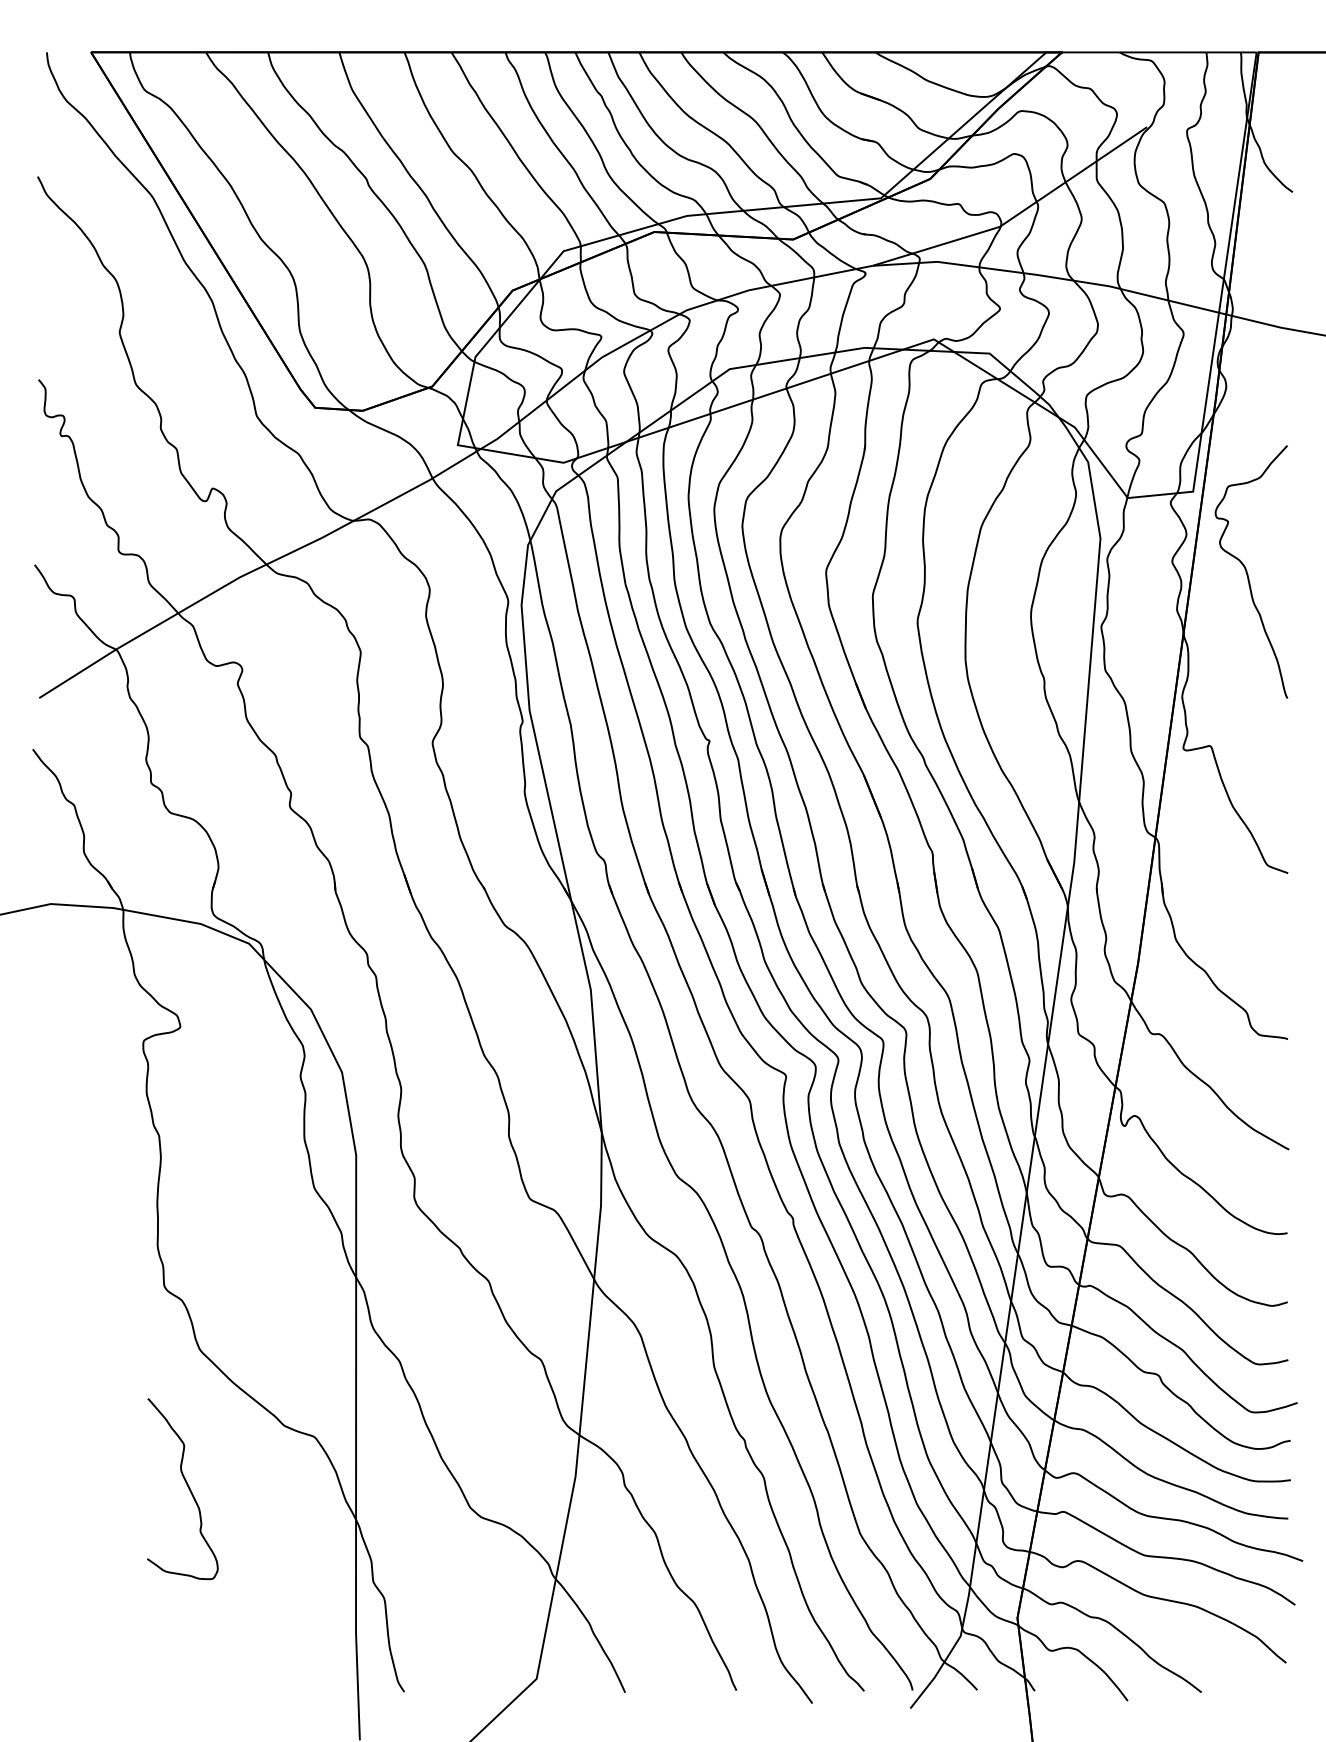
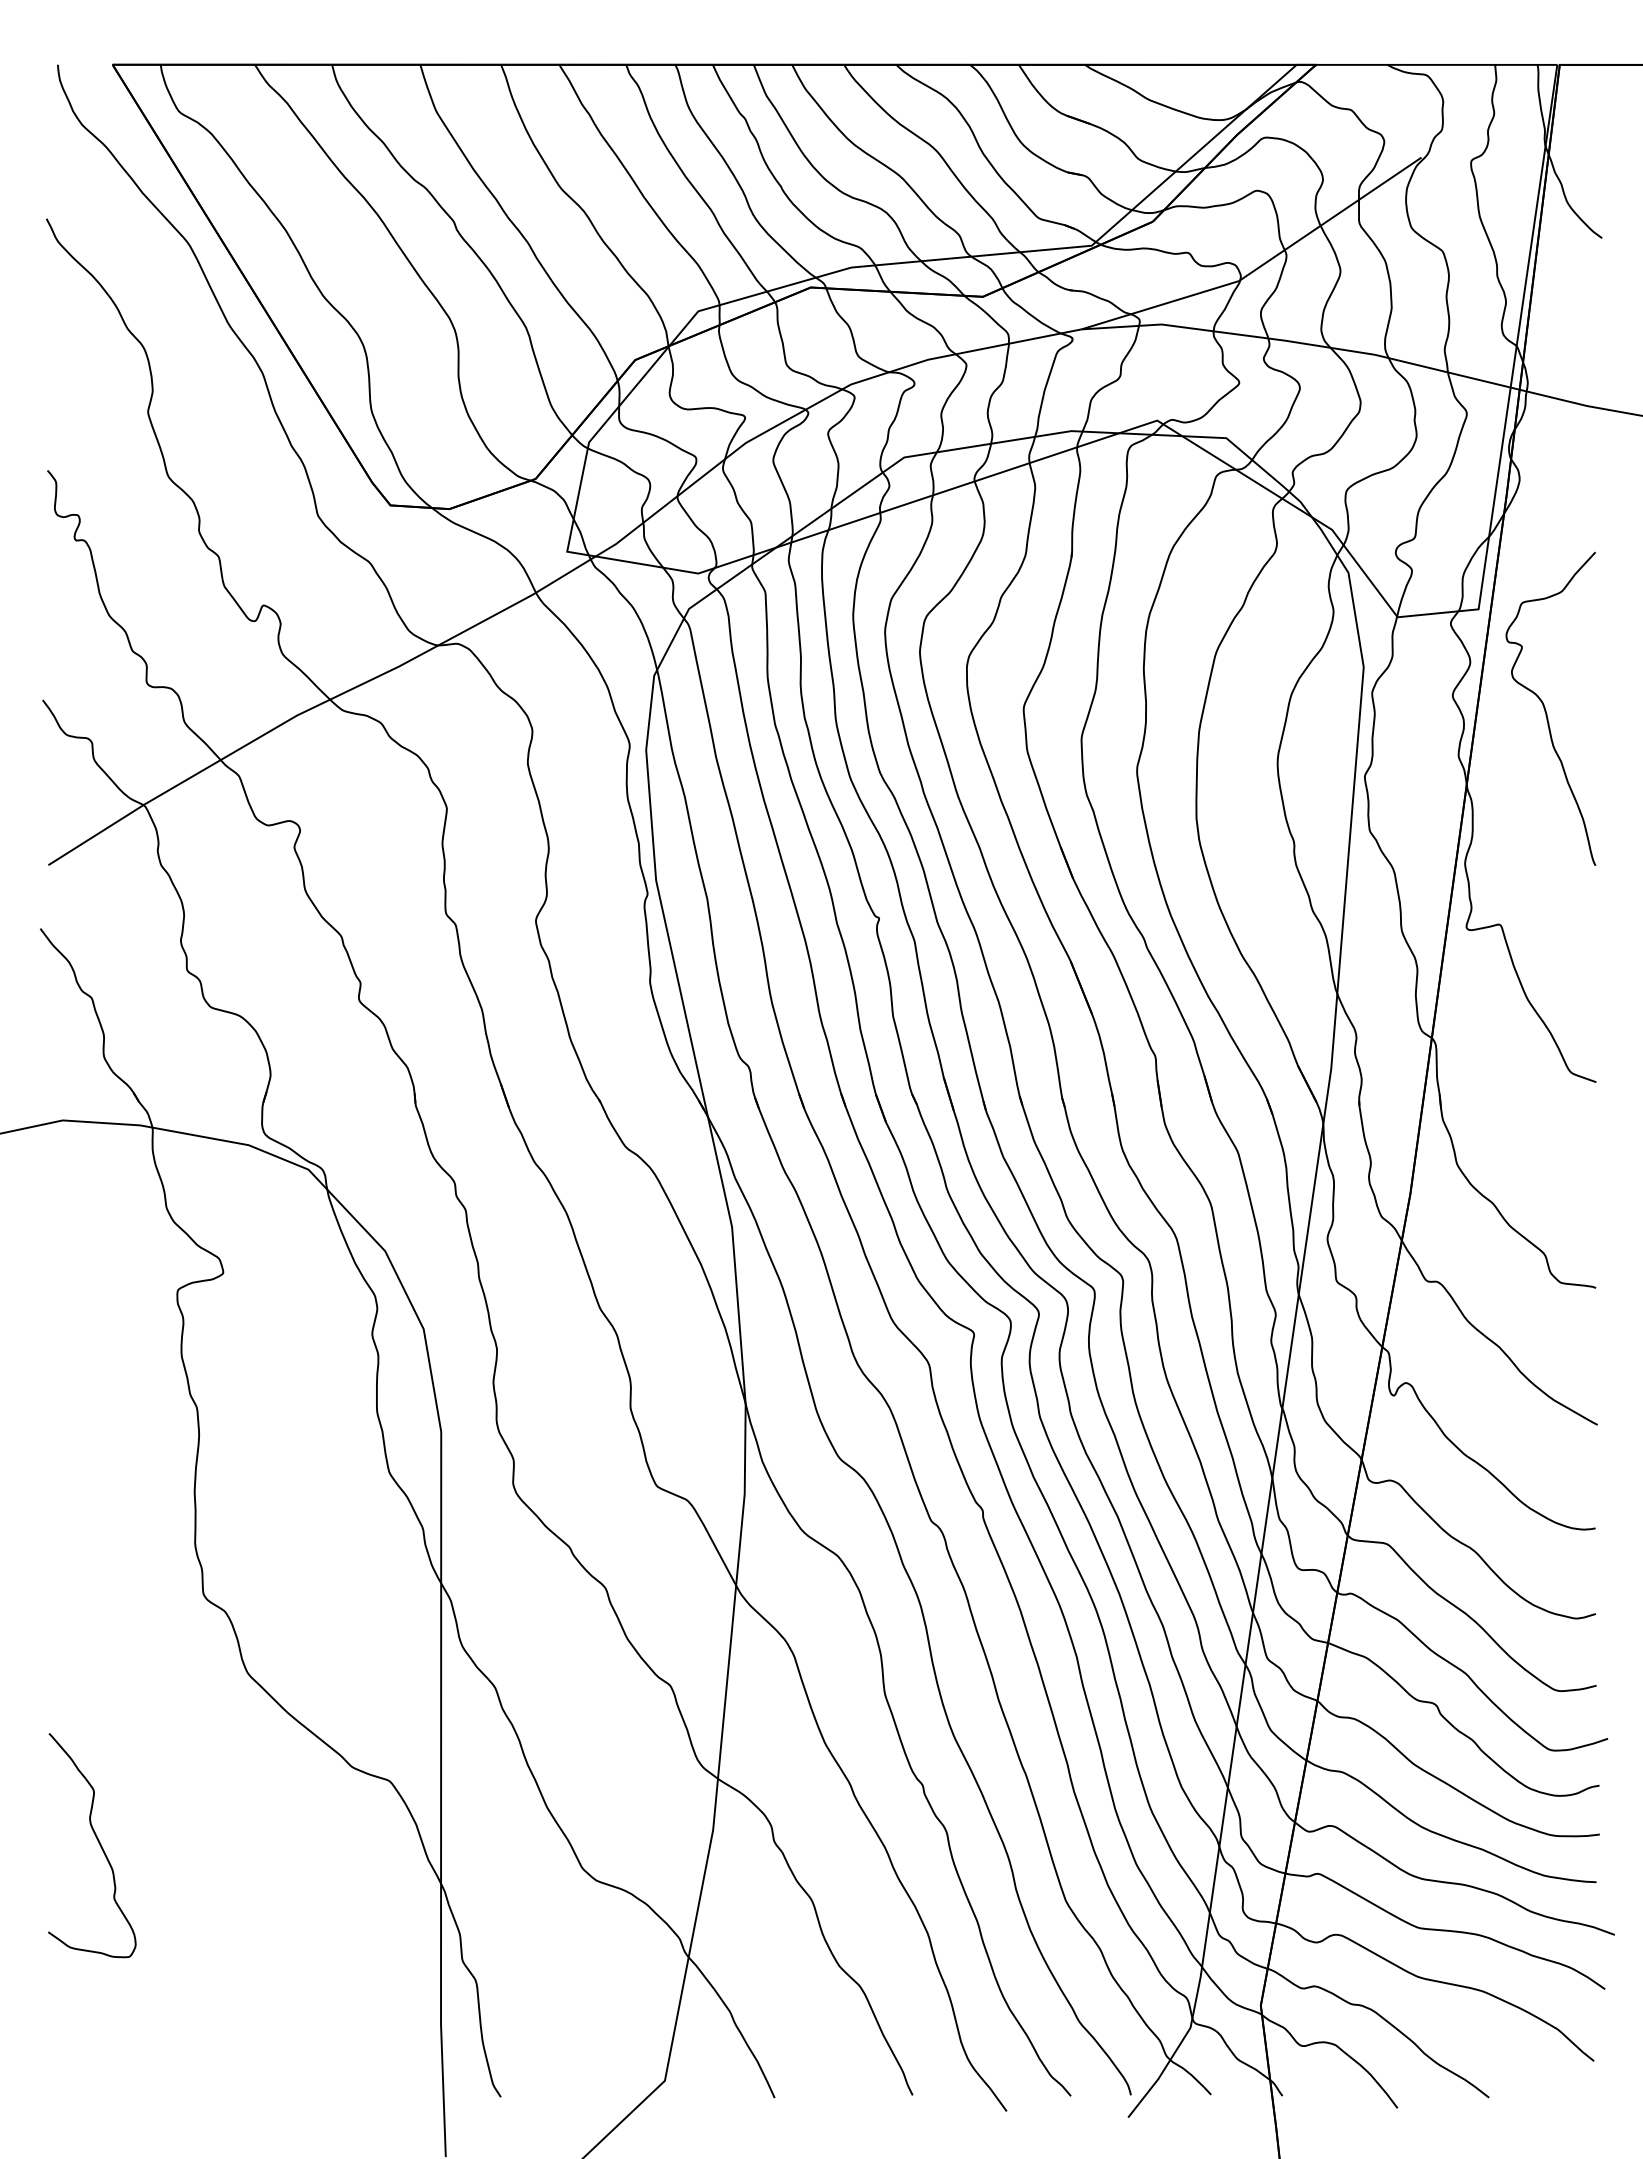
curve: (187, 1487) -> (98, 1843), moved

